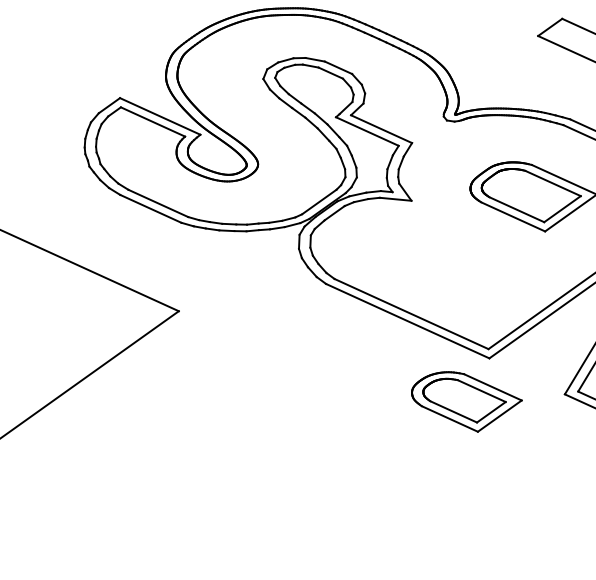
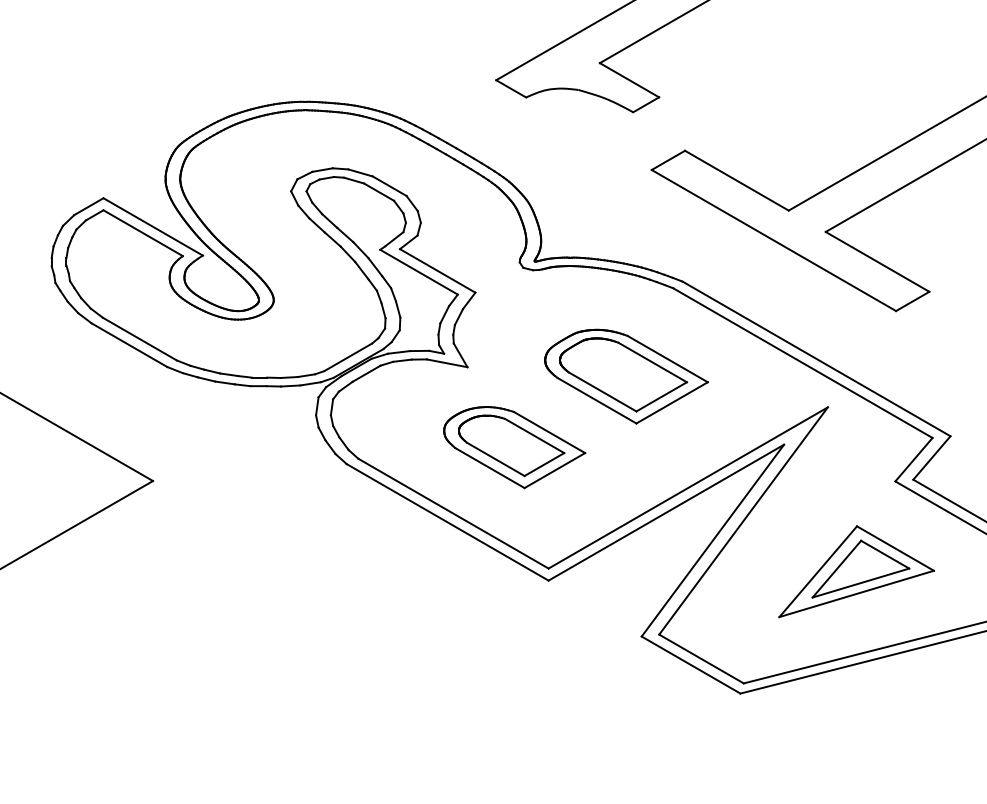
part: (467, 401) -> (514, 447), moved

